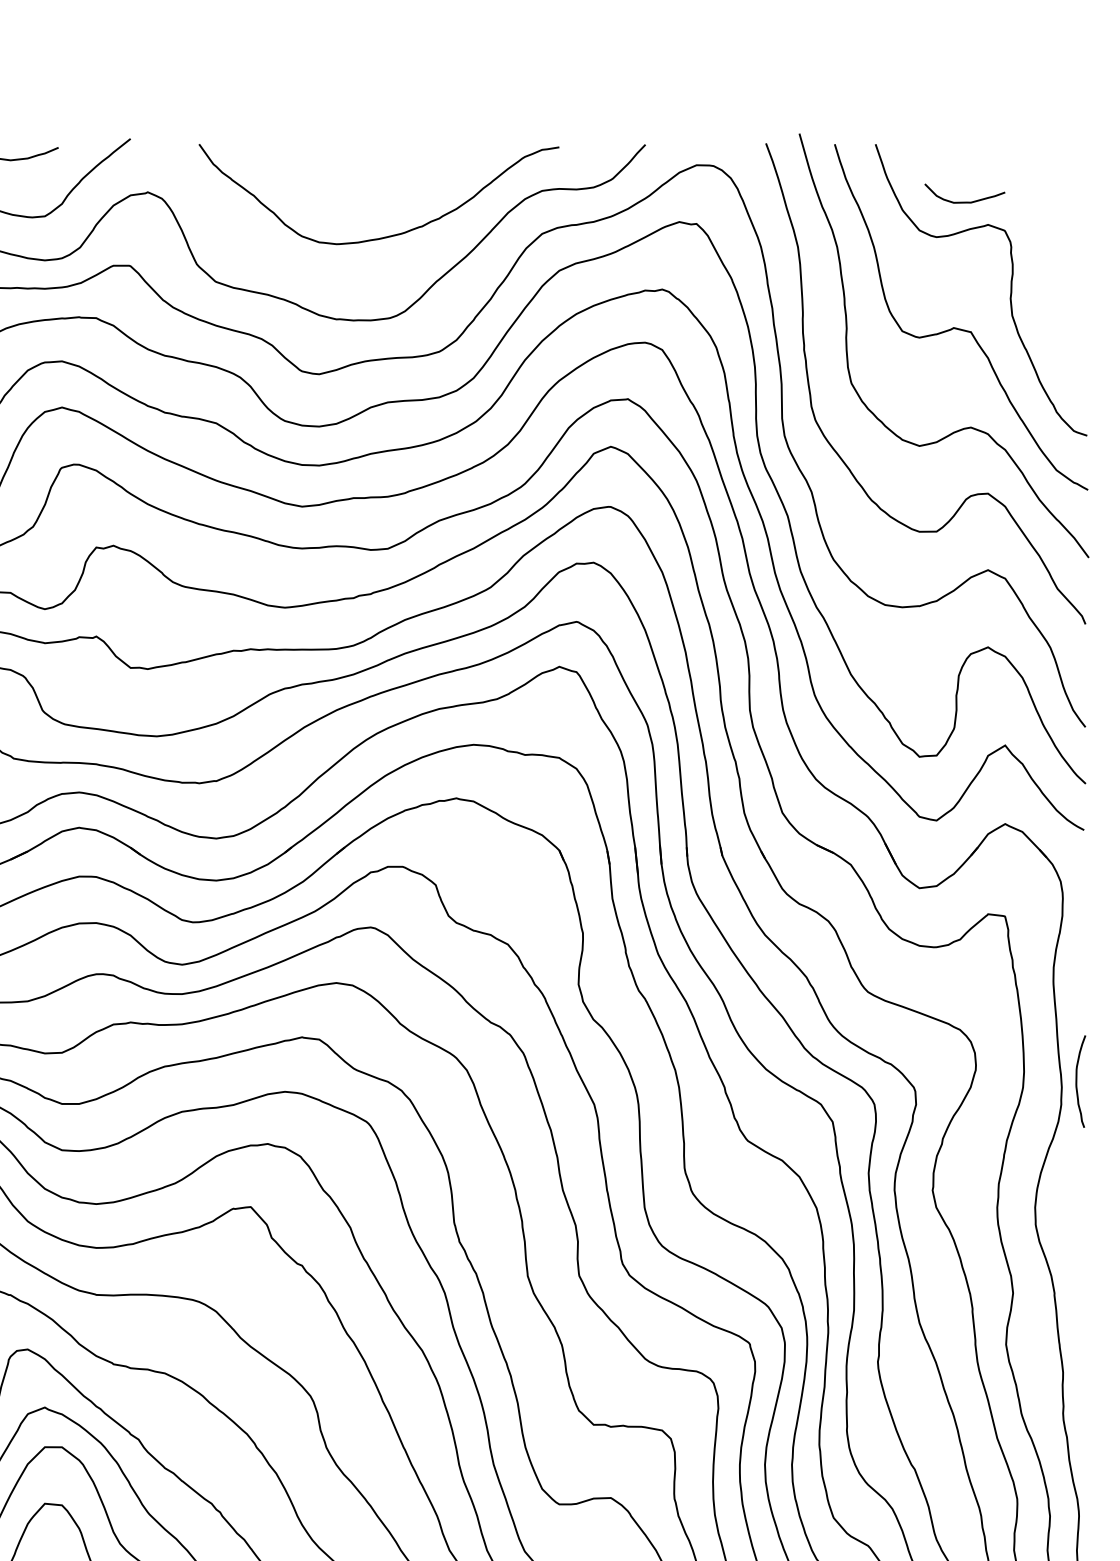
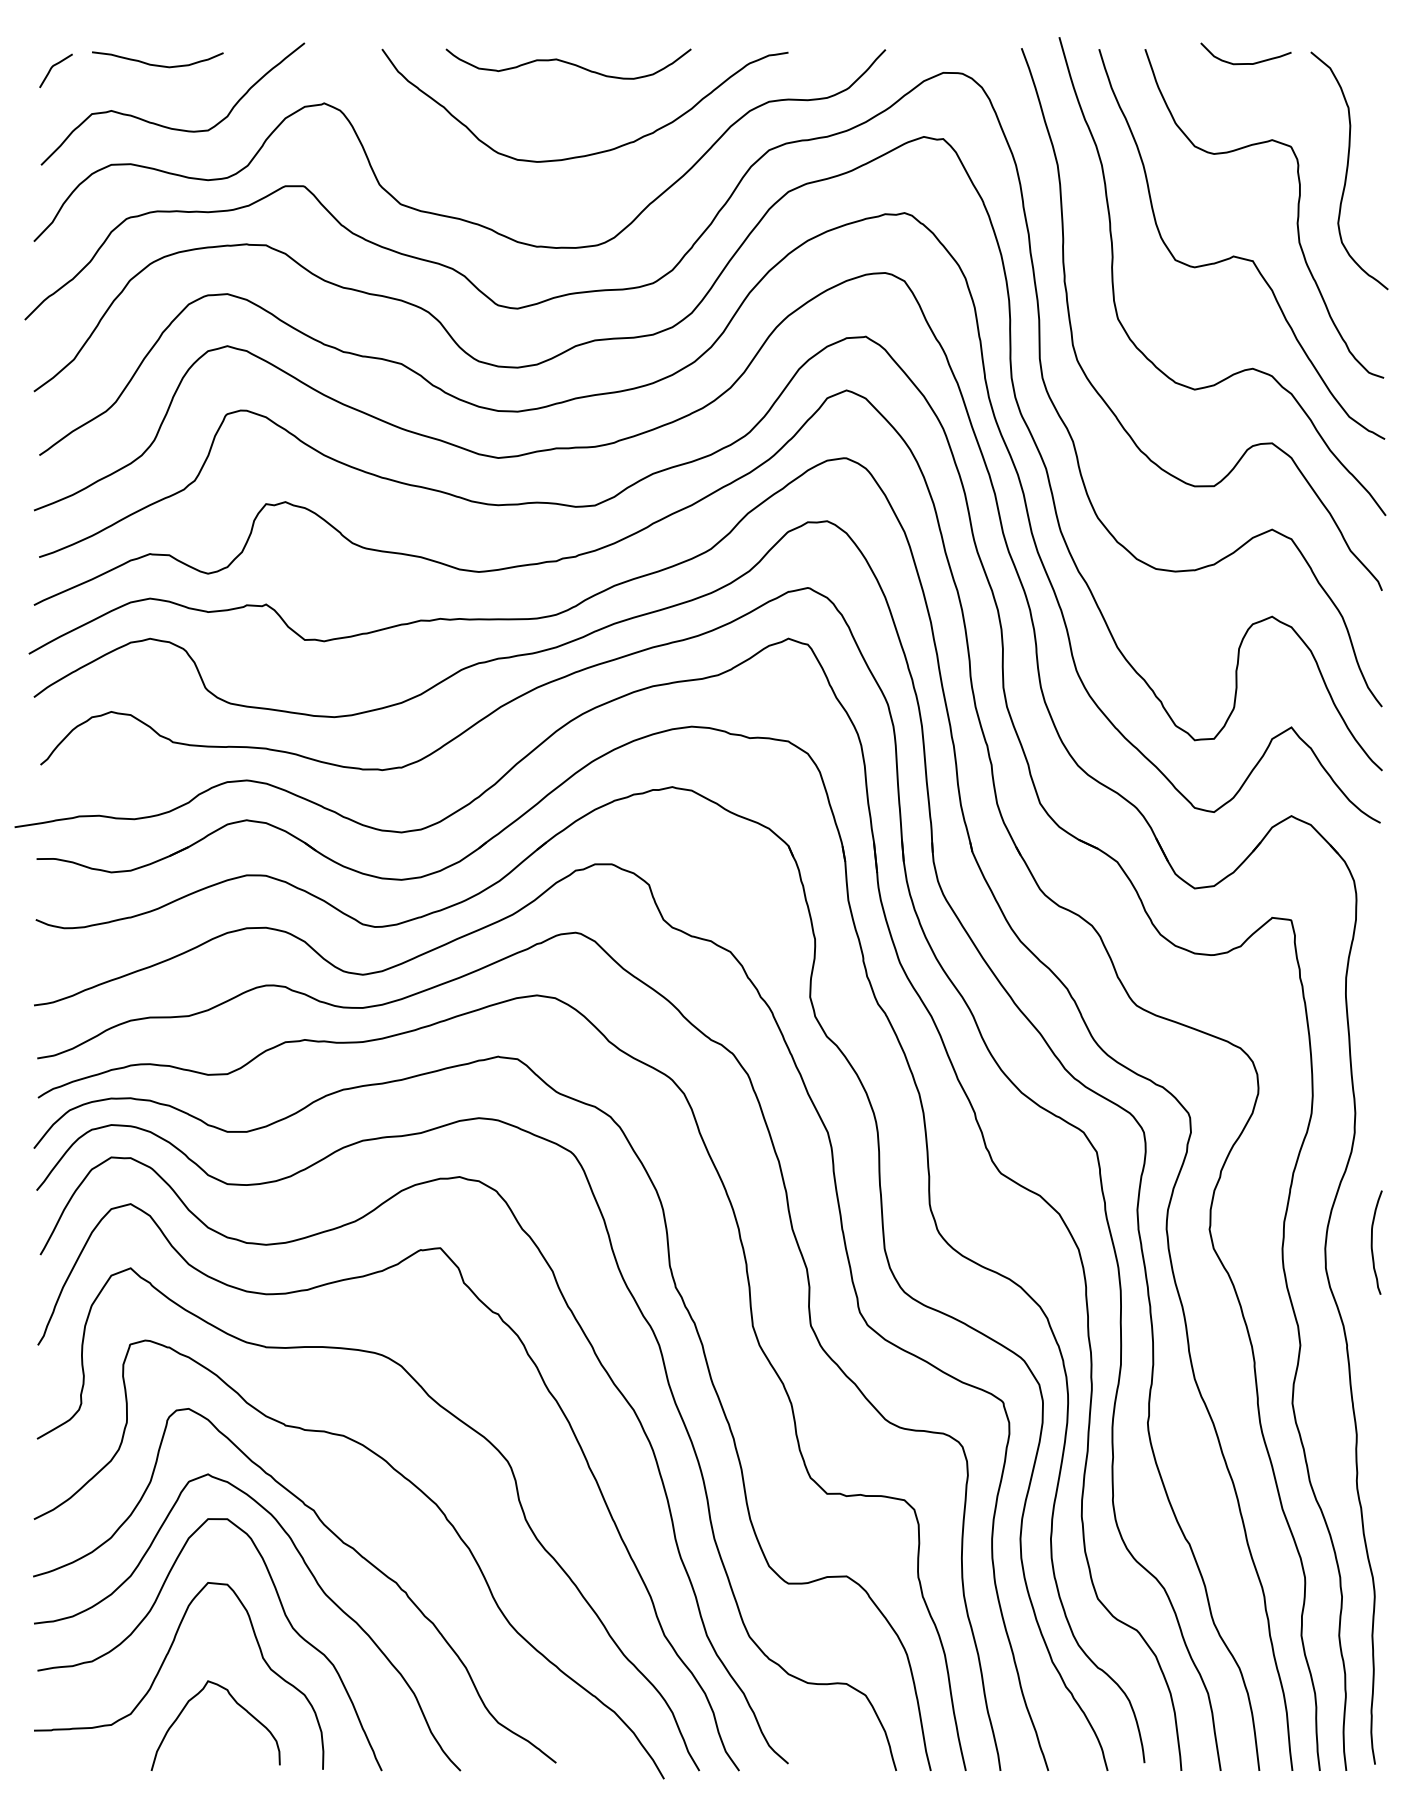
curve: (364, 156) -> (568, 63), added
curve: (964, 202) -> (1245, 63), moved
curve: (1054, 251) -> (1347, 170), added
curve: (1077, 1081) -> (1372, 1242), moved

